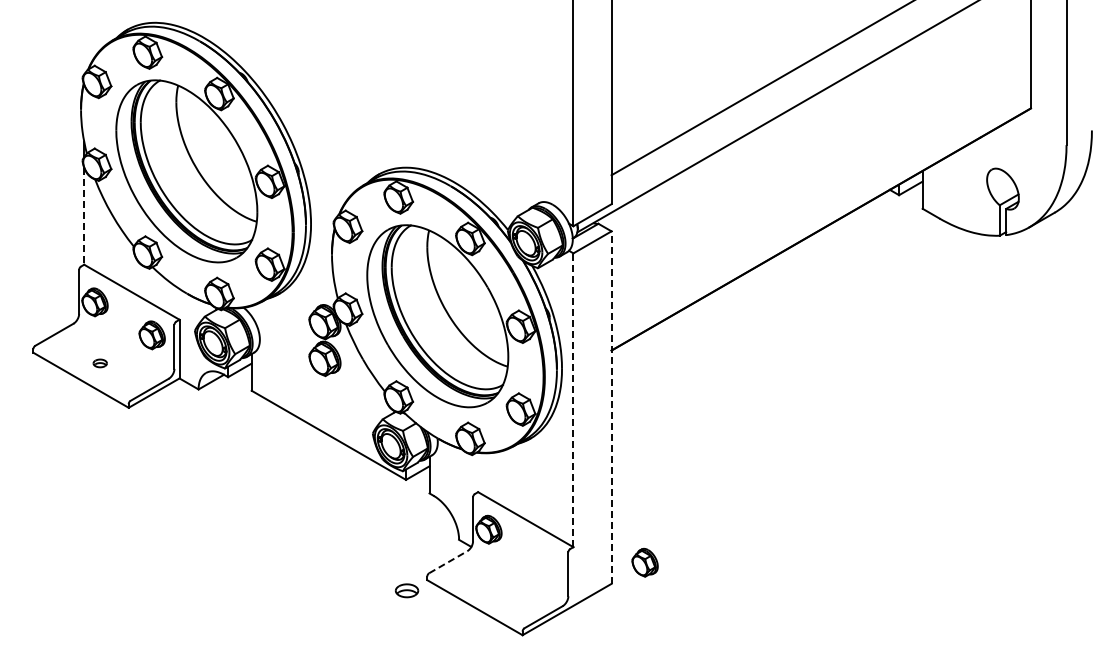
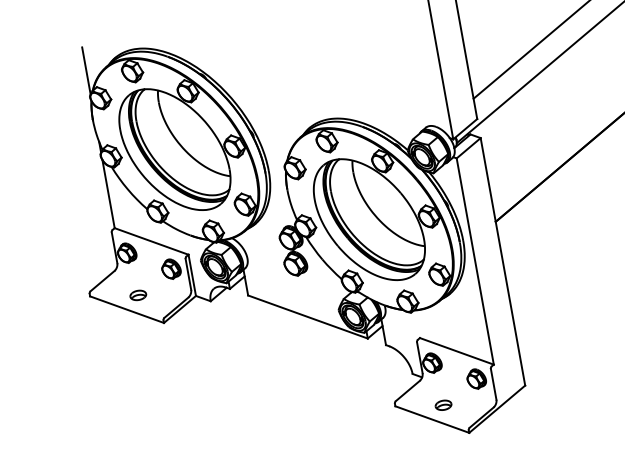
line: (84, 40) -> (86, 70), added
line: (84, 216) -> (108, 194), dashed -> solid
part: (100, 363) -> (138, 295), size x1.67
line: (573, 400) -> (475, 261), dashed -> solid
line: (611, 407) -> (502, 261), dashed -> solid
line: (448, 561) -> (407, 390), dashed -> solid
part: (644, 562) -> (476, 378), moved
part: (406, 590) -> (443, 405), moved

